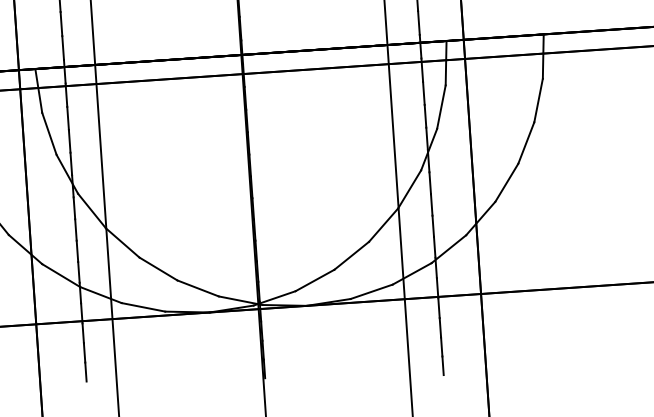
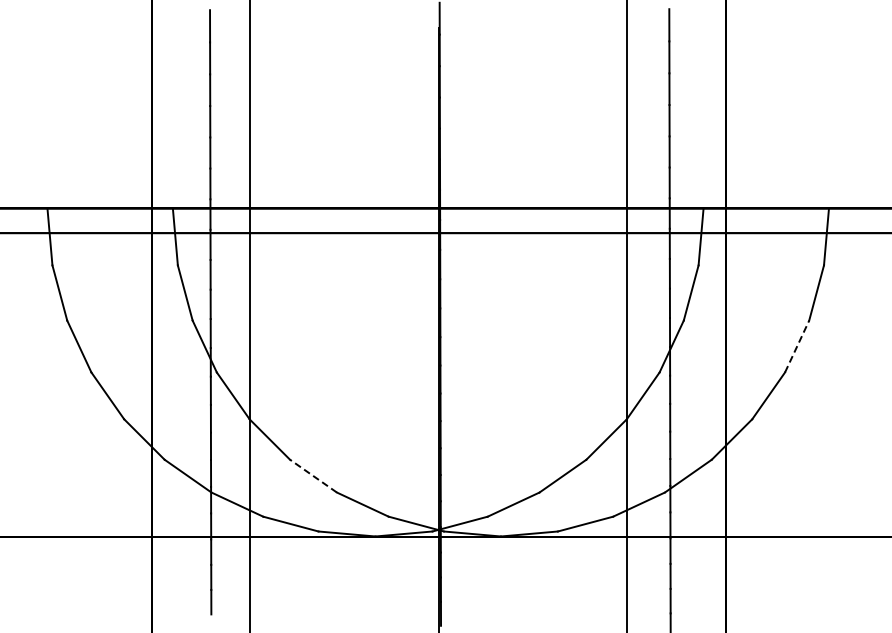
line: (526, 142) -> (797, 346), solid -> dashed
line: (158, 269) -> (313, 476), solid -> dashed

